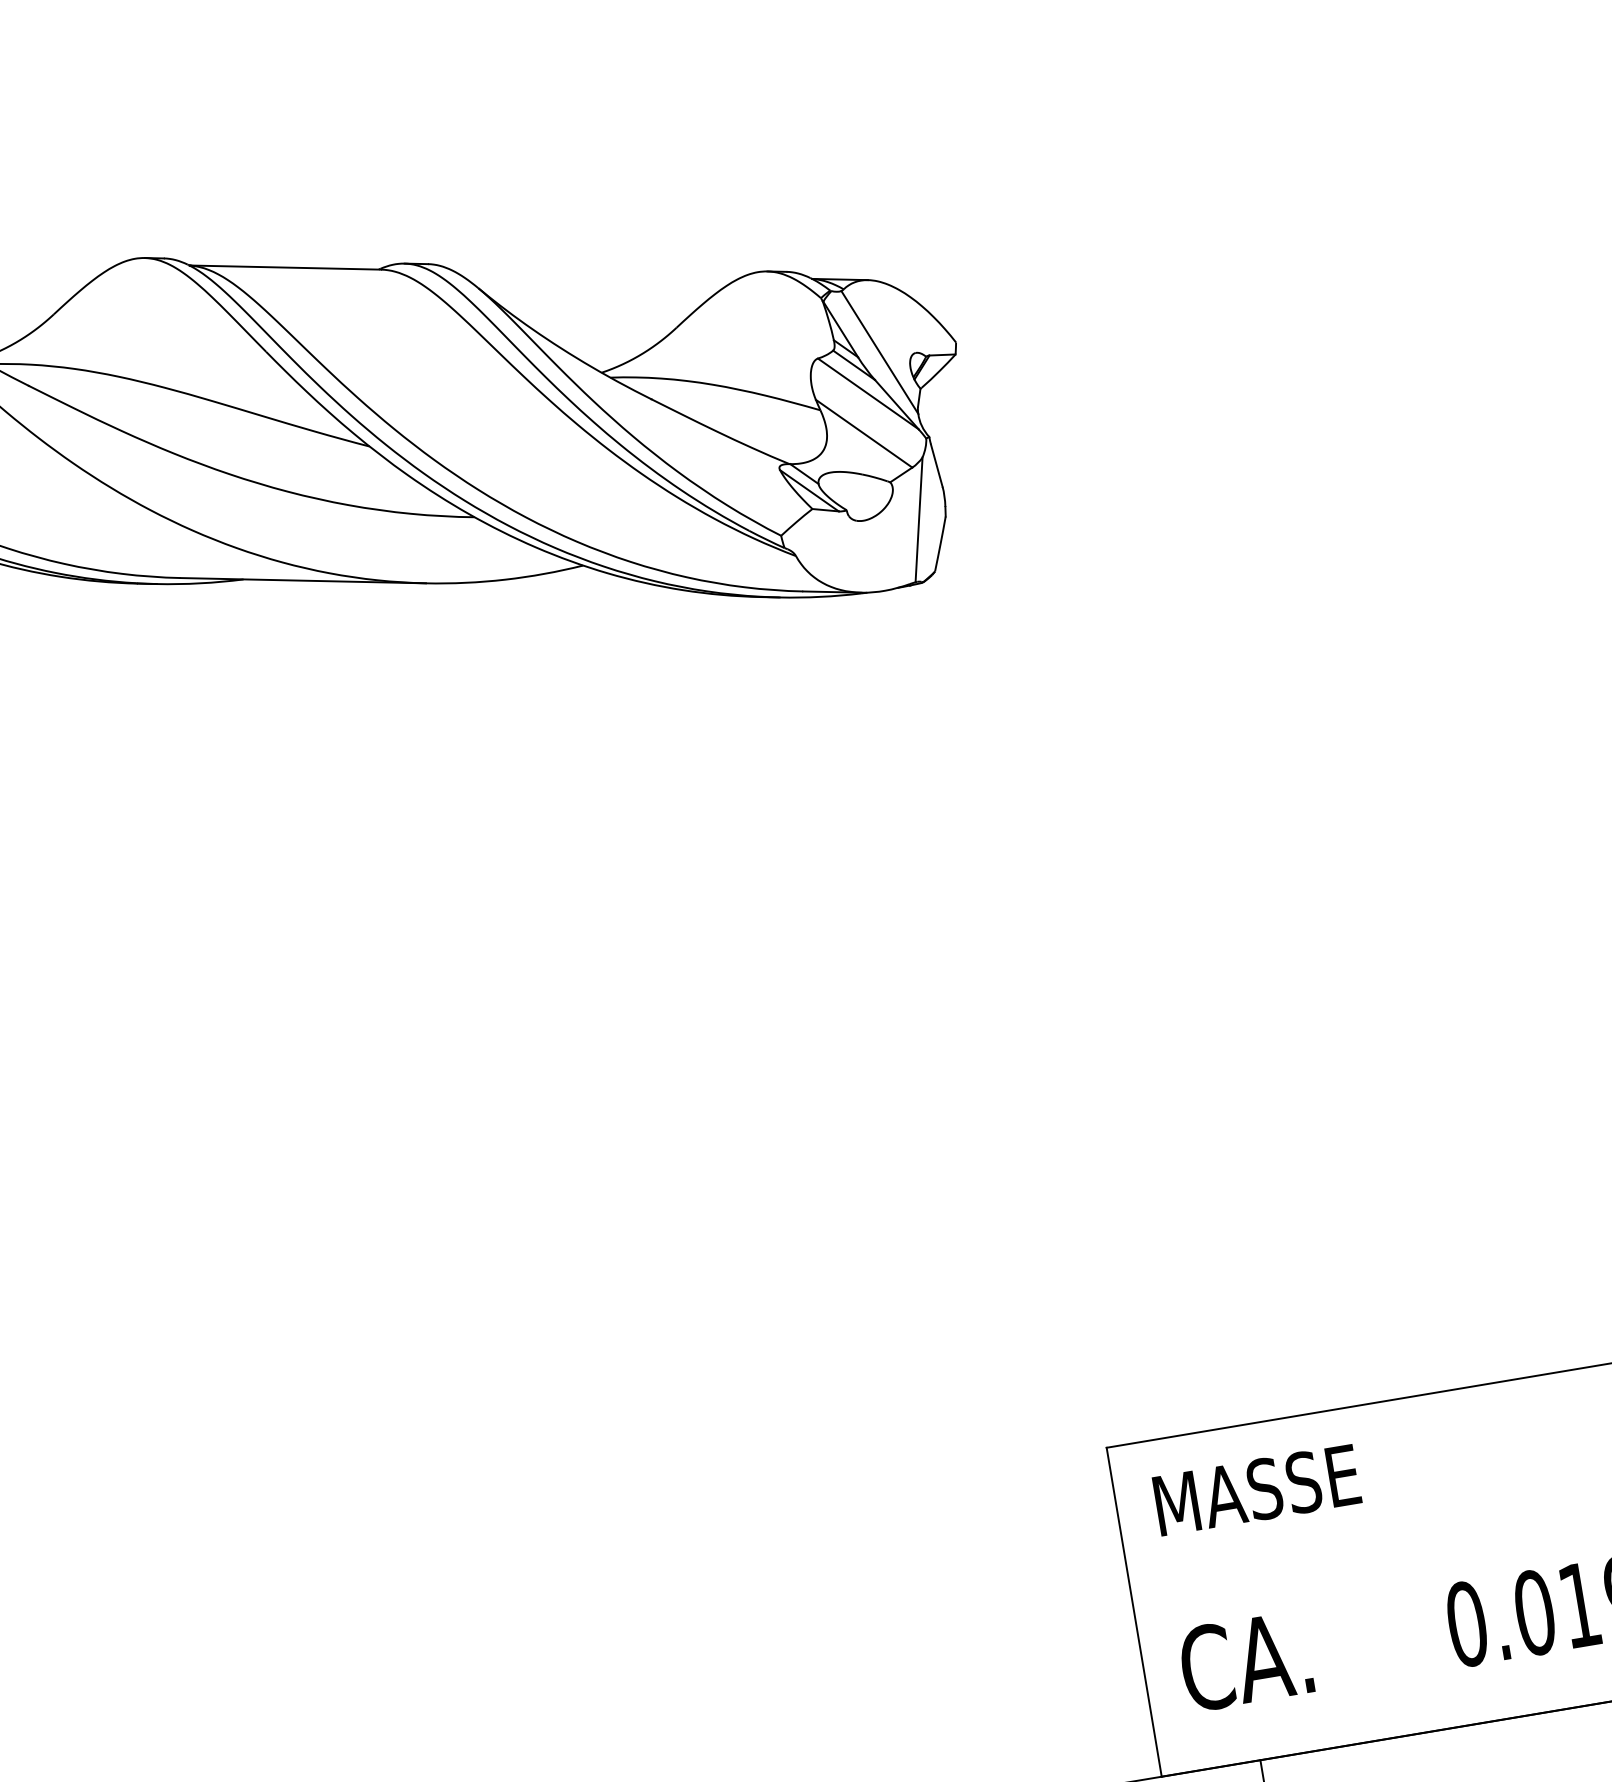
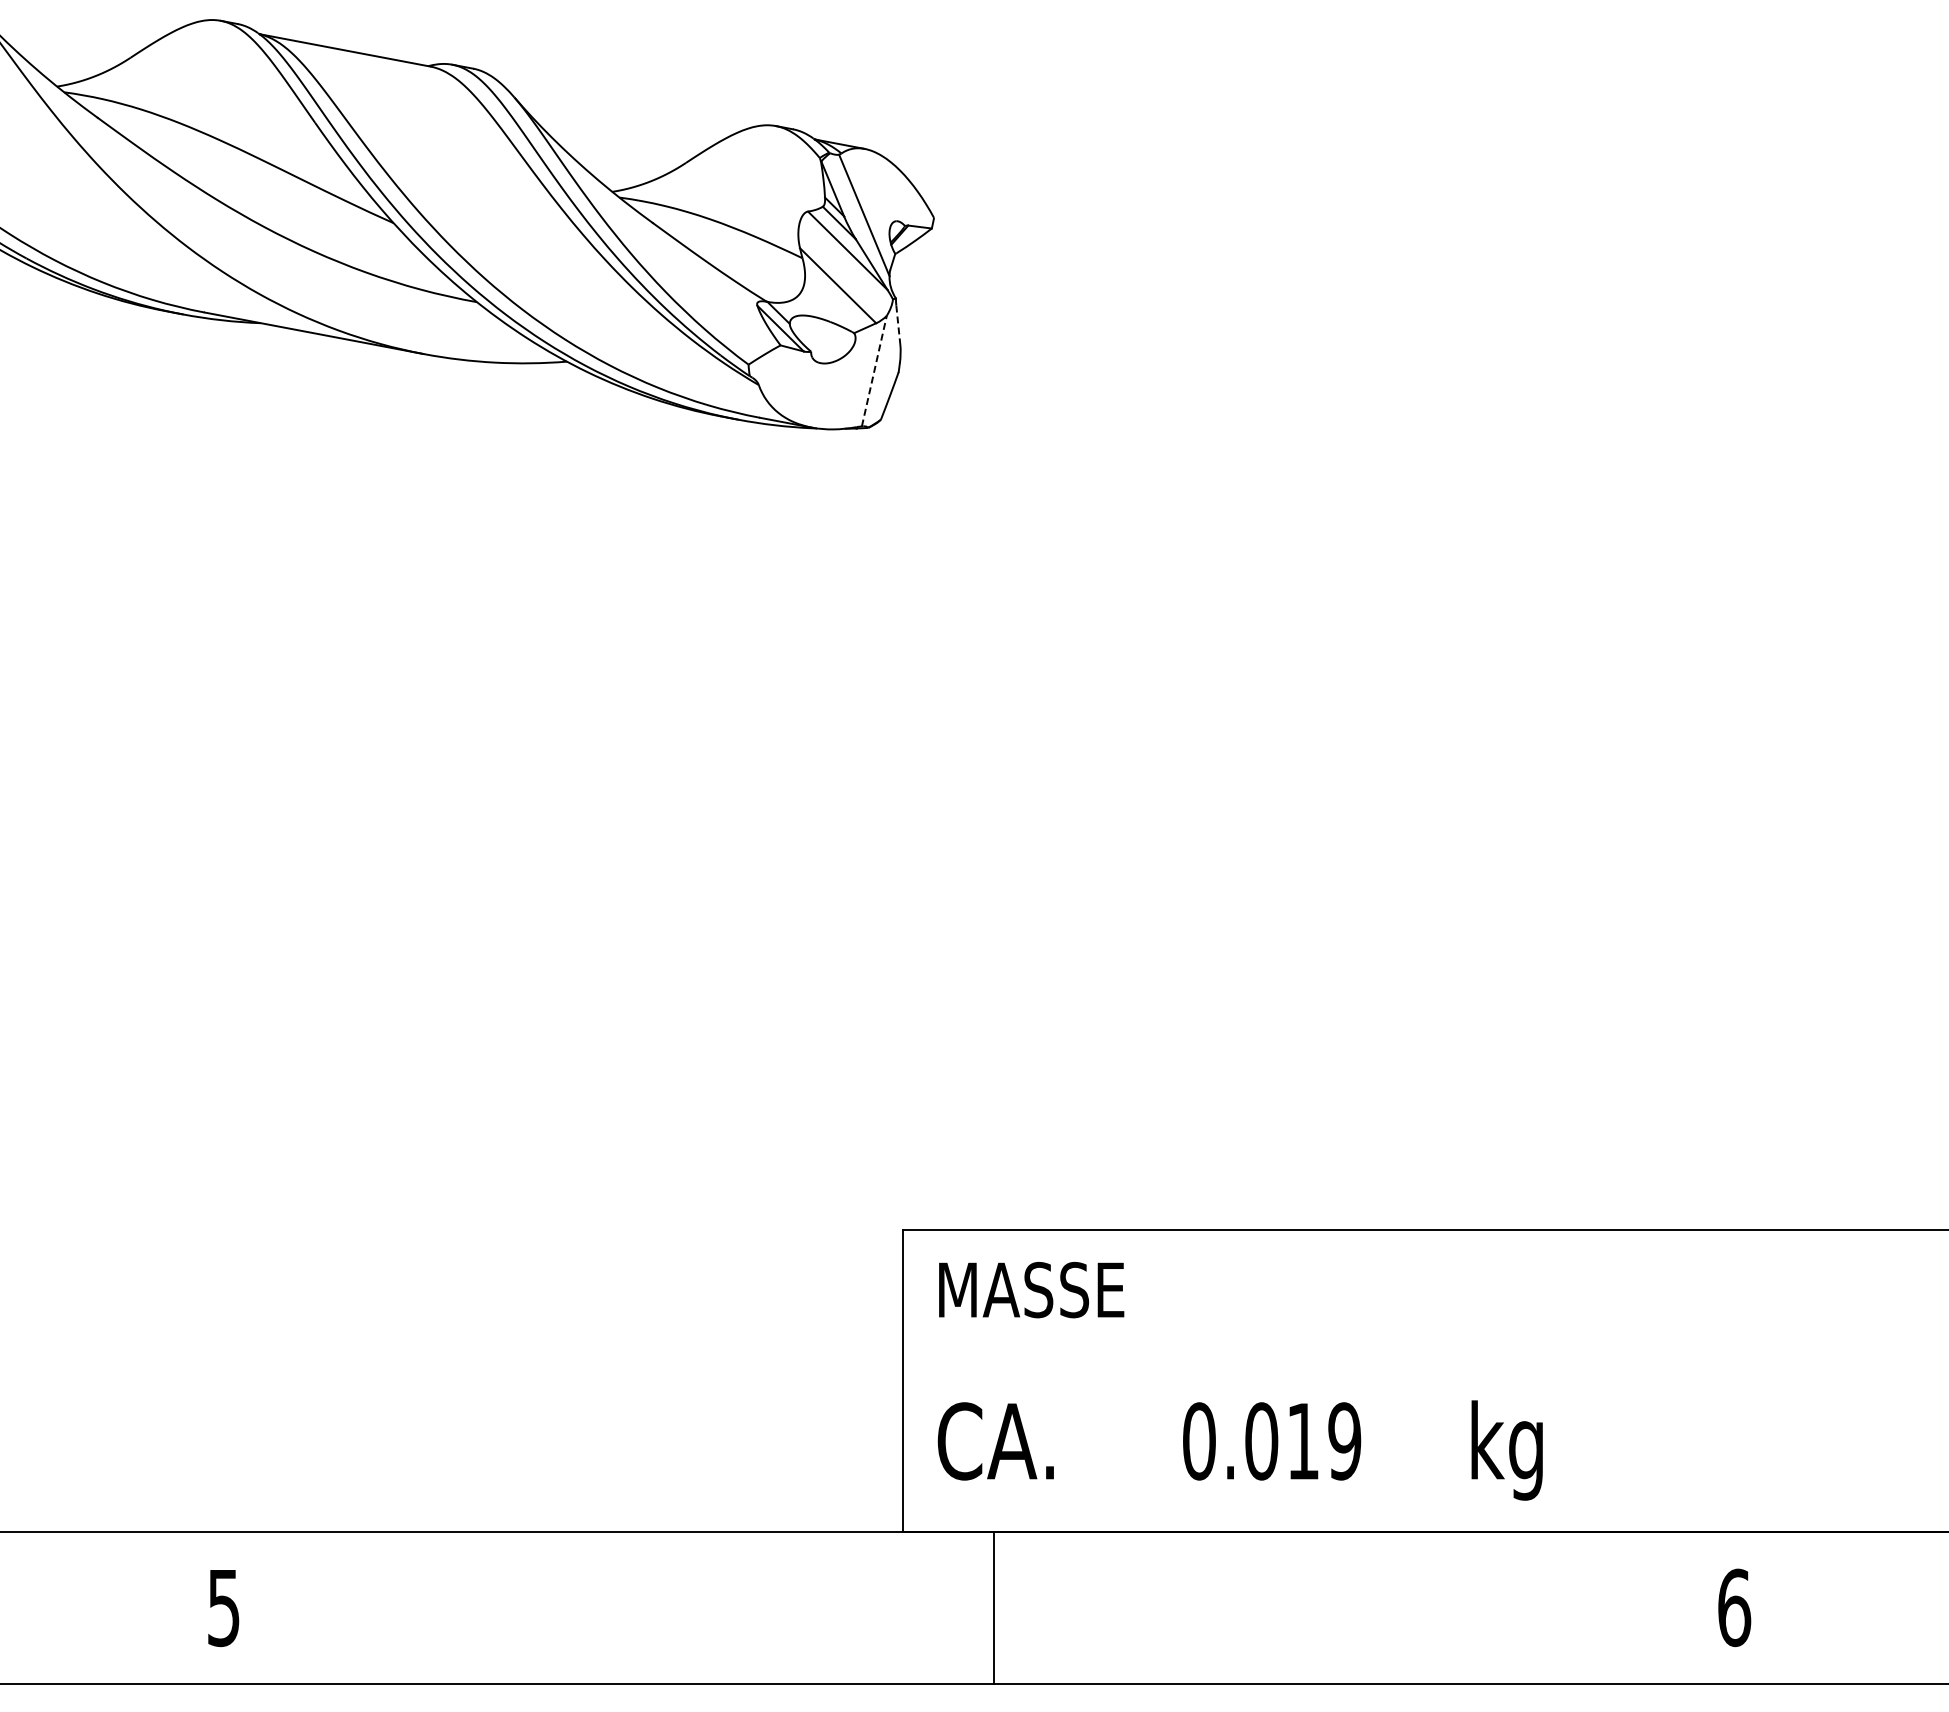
line: (937, 465) -> (898, 325), solid -> dashed
line: (919, 520) -> (874, 371), solid -> dashed

